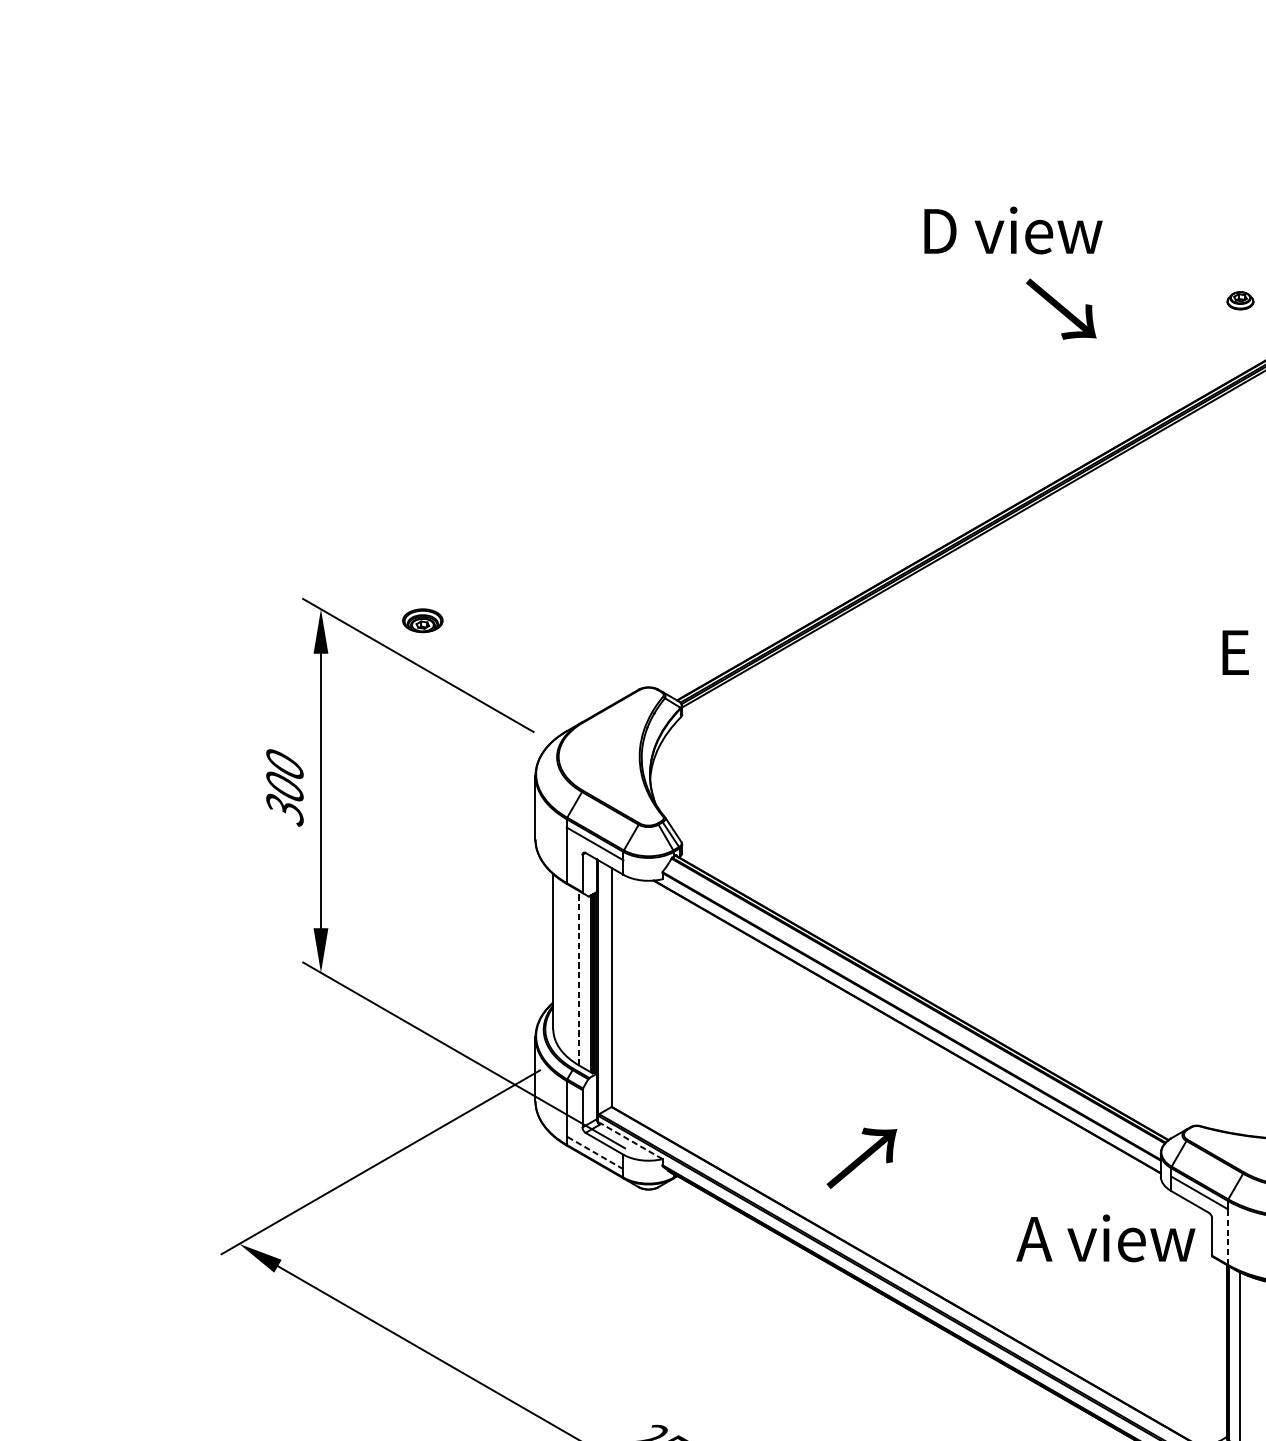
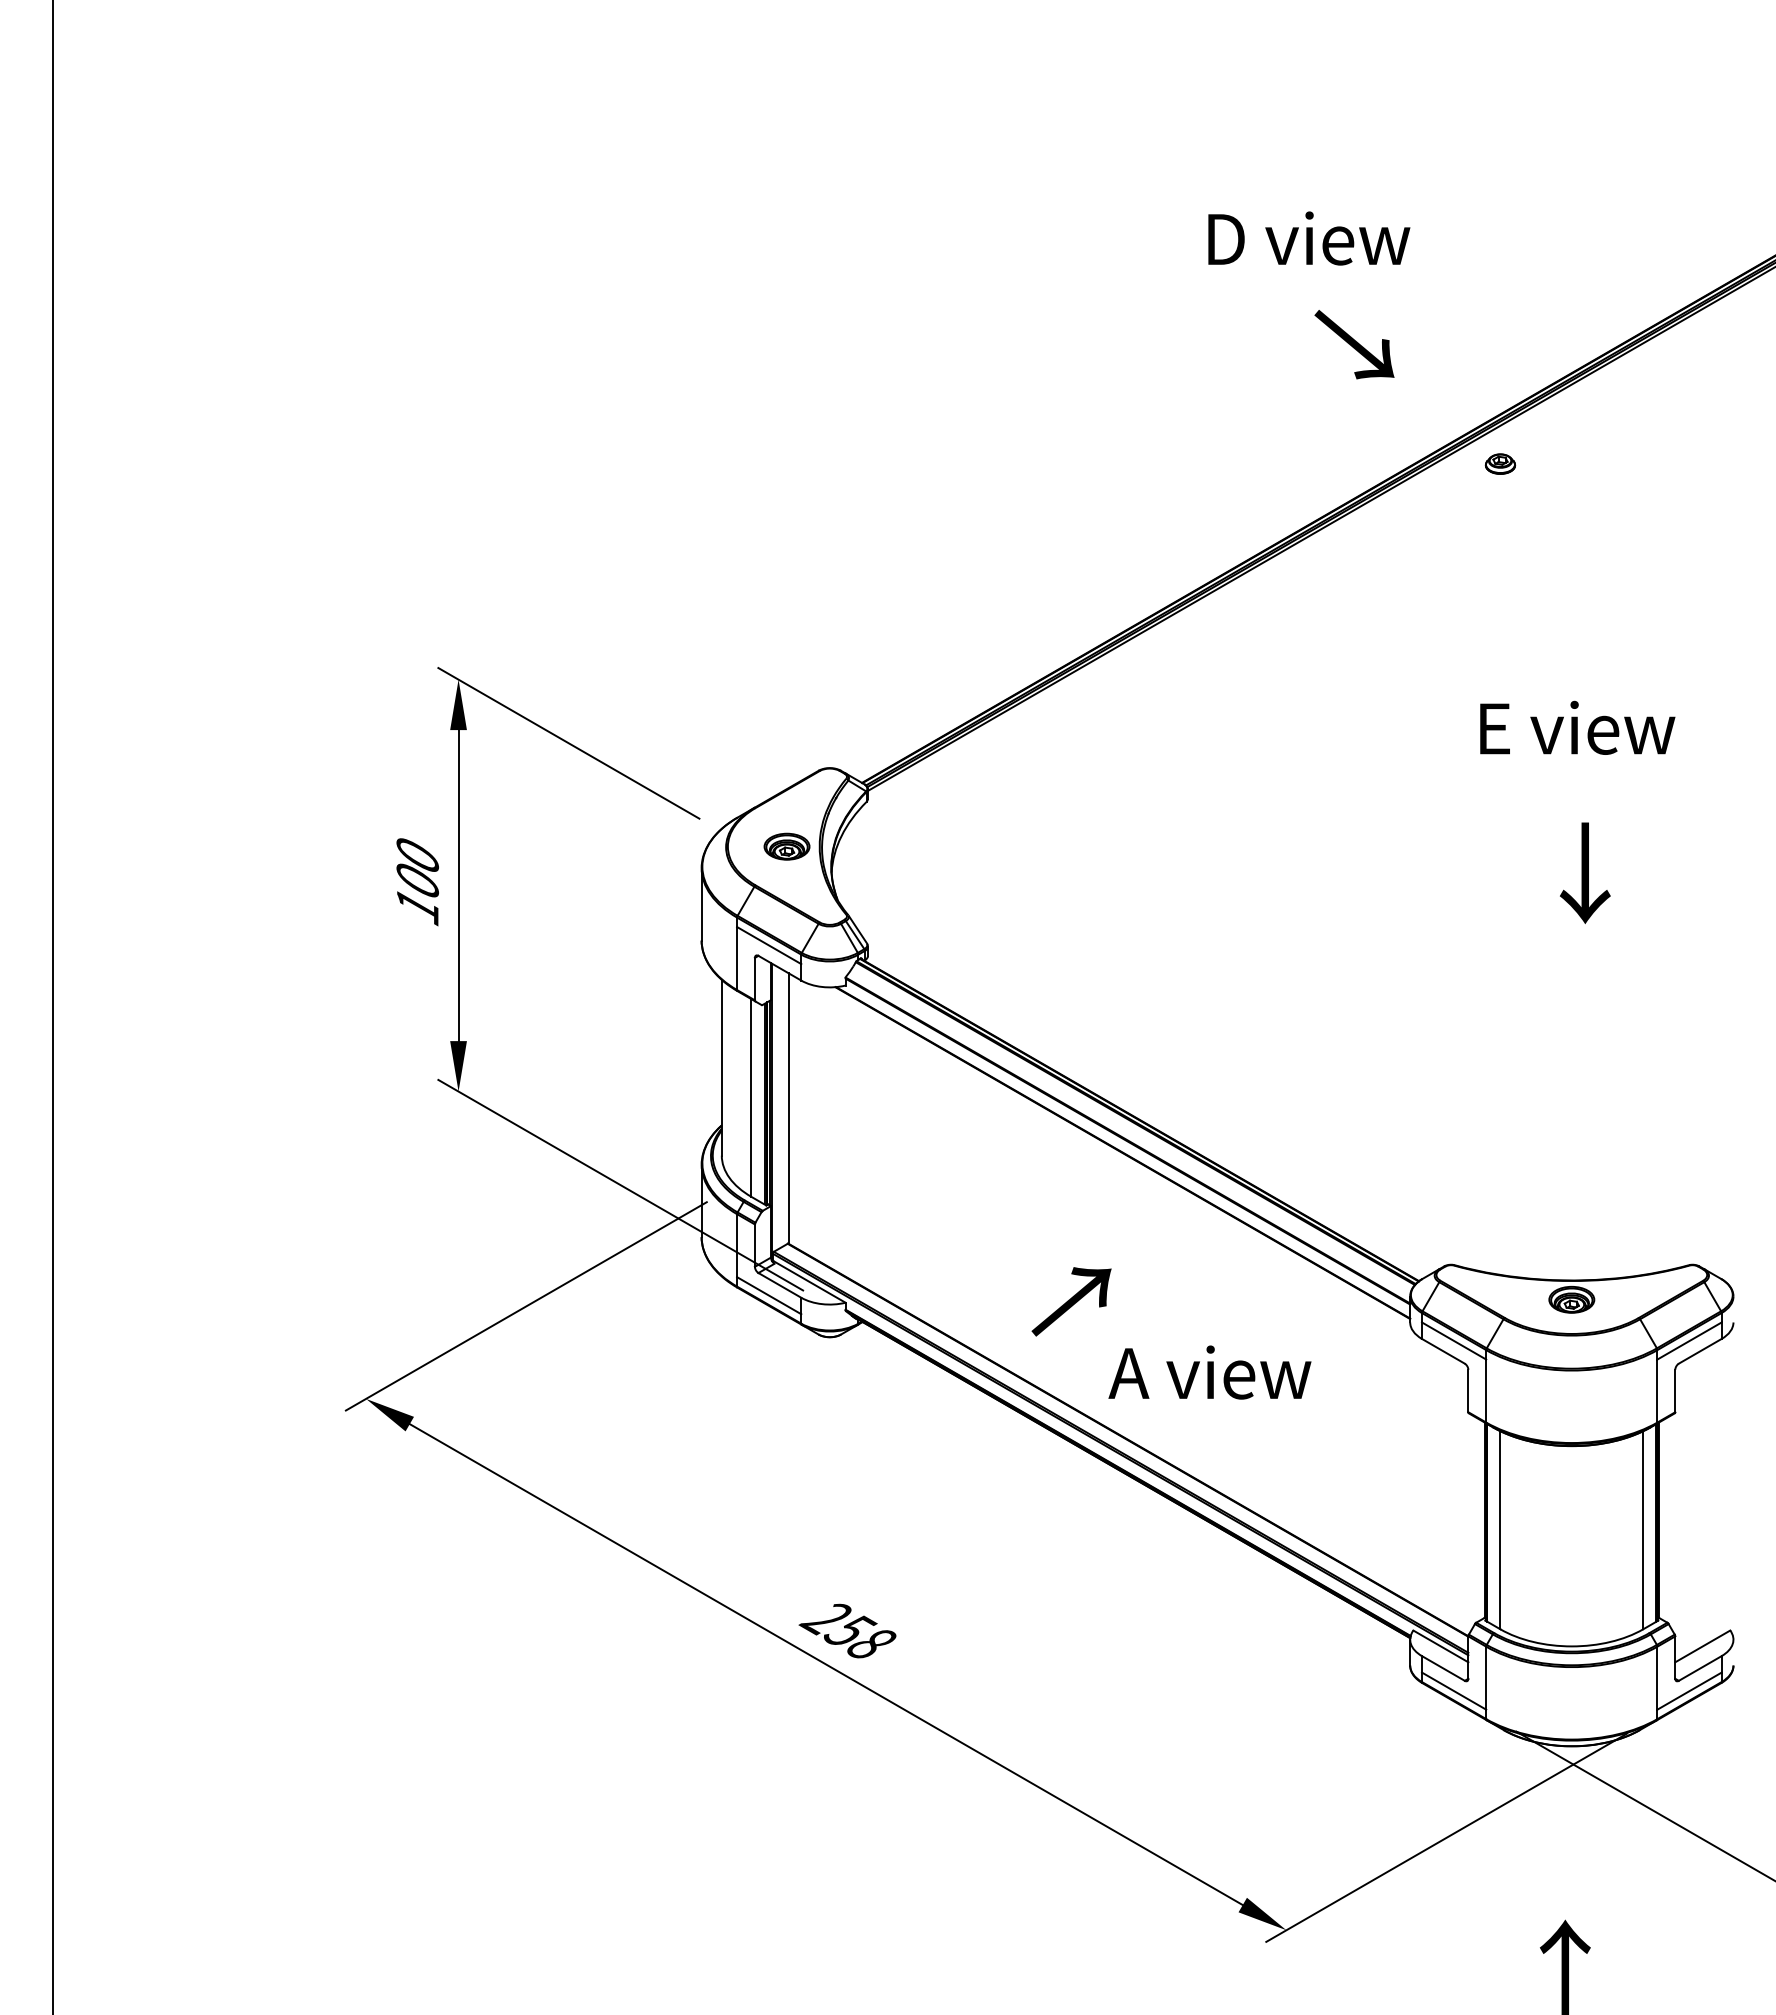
text: (1013, 230) -> (1309, 238), moved
part: (1240, 300) -> (1500, 463), moved
text: (1061, 309) -> (1354, 344), moved
part: (422, 620) -> (786, 846), moved
text: (284, 810) -> (417, 907), 300 -> 100
line: (579, 977) -> (751, 1097), dashed -> solid
line: (630, 1140) -> (809, 1281), dashed -> solid
line: (594, 1152) -> (768, 1295), dashed -> solid
line: (1228, 1236) -> (1486, 1390), dashed -> solid
text: (1105, 1238) -> (1209, 1372), moved

